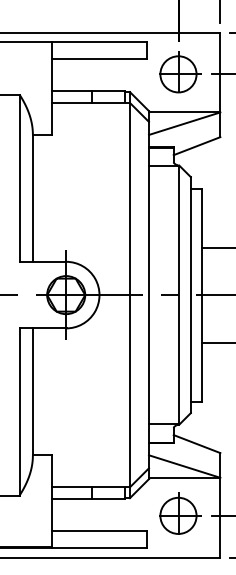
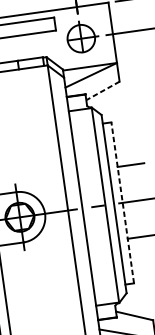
line: (197, 146) -> (103, 91), solid -> dashed
line: (202, 295) -> (122, 203), solid -> dashed

